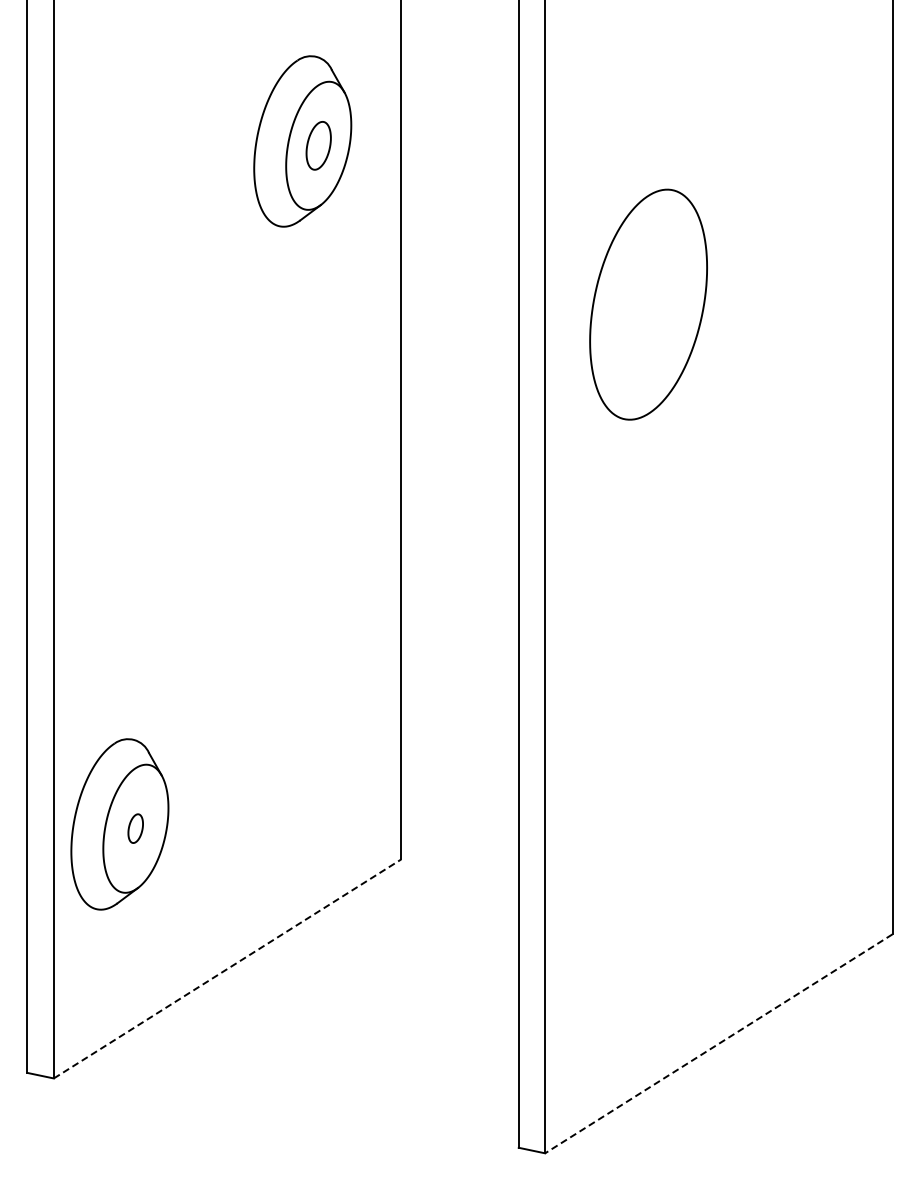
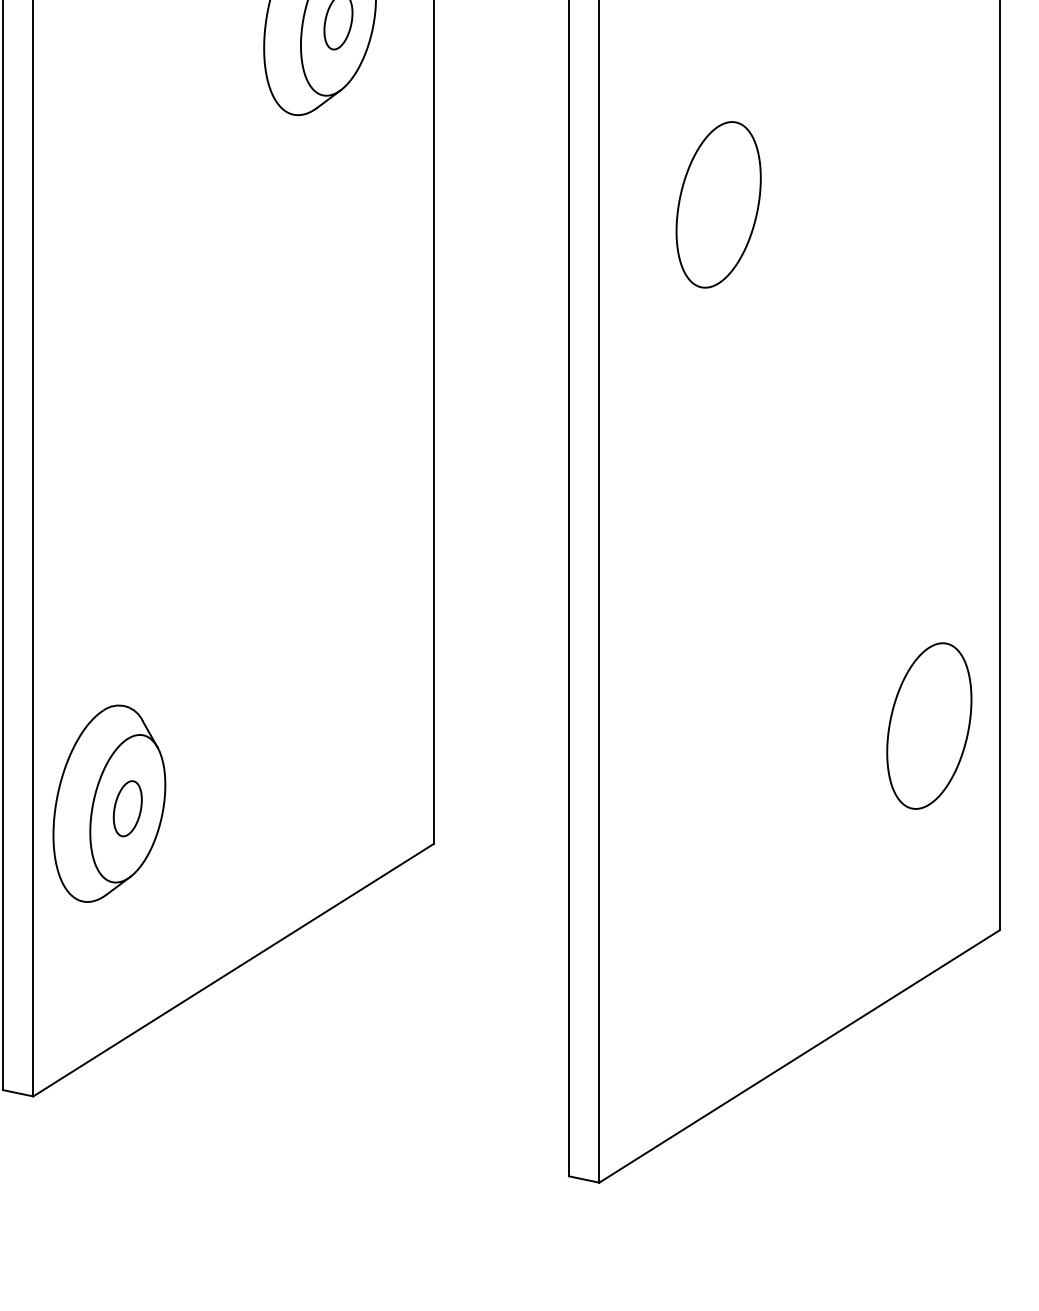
part: (648, 304) -> (718, 204), size x0.62
part: (831, 756) -> (929, 725), added
part: (135, 828) -> (127, 808), size x1.67
line: (227, 968) -> (233, 969), dashed -> solid
line: (718, 1044) -> (799, 1057), dashed -> solid

